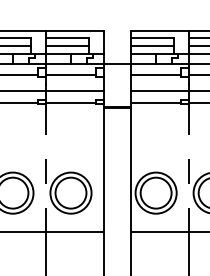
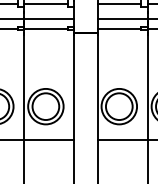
line: (45, 170) -> (23, 87), dashed -> solid
line: (189, 170) -> (148, 87), dashed -> solid

